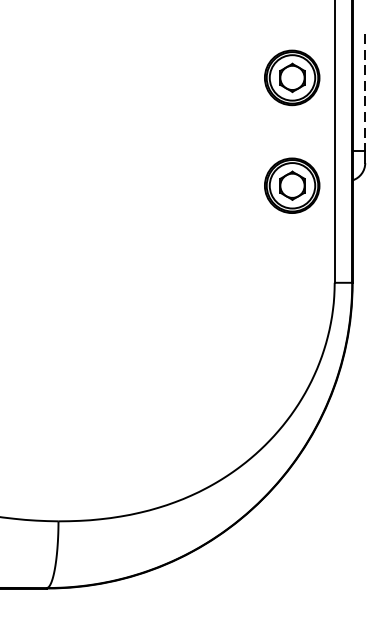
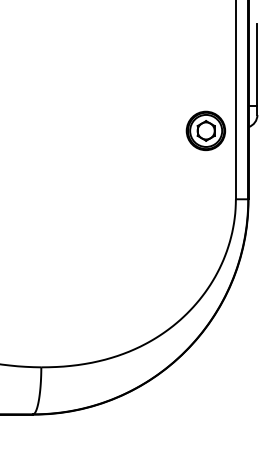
part: (291, 77) -> (205, 54), removed
line: (365, 92) -> (257, 65), dashed -> solid

